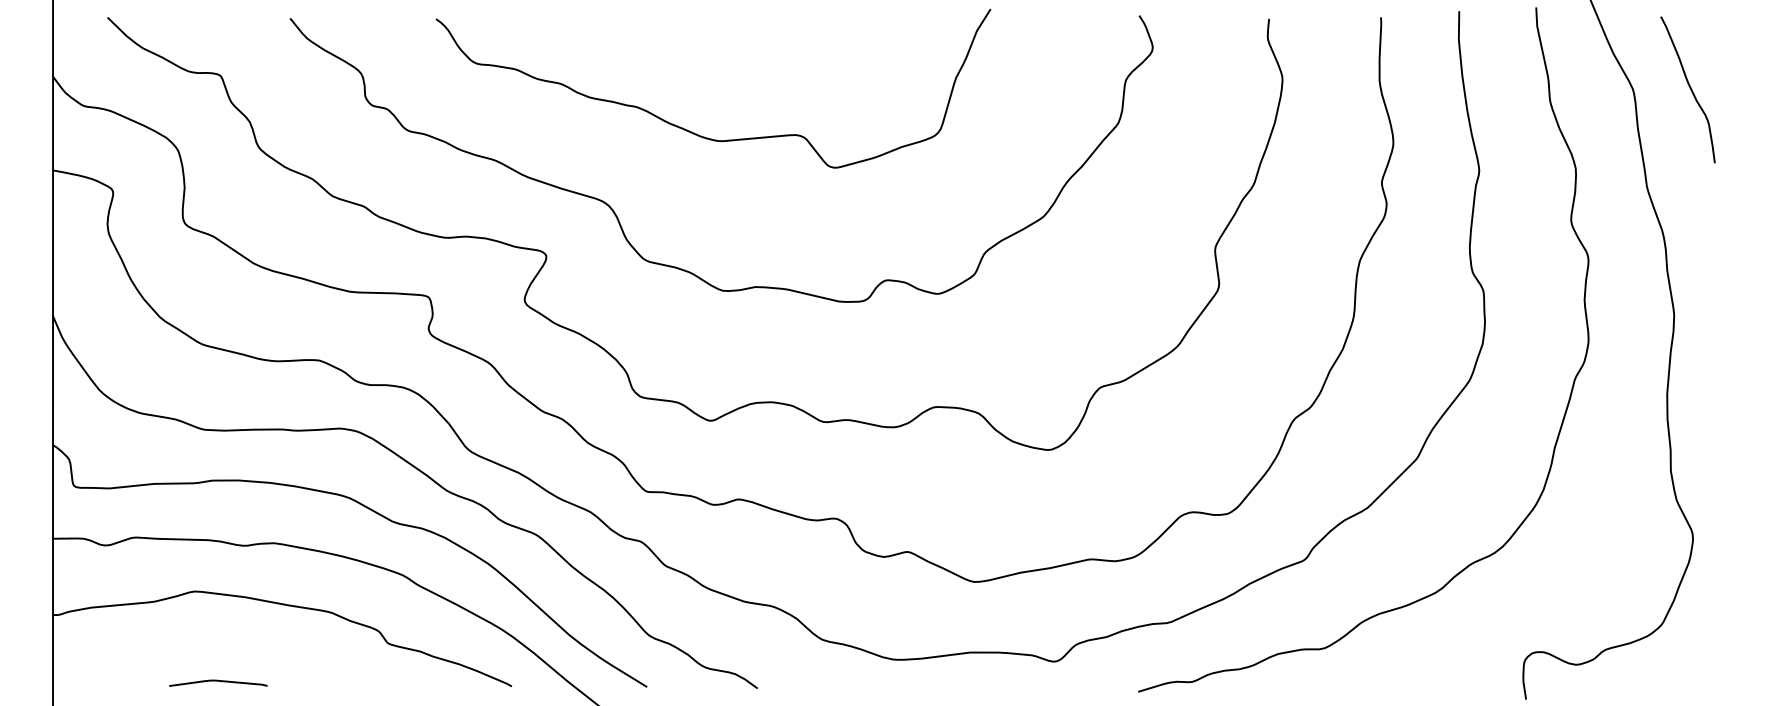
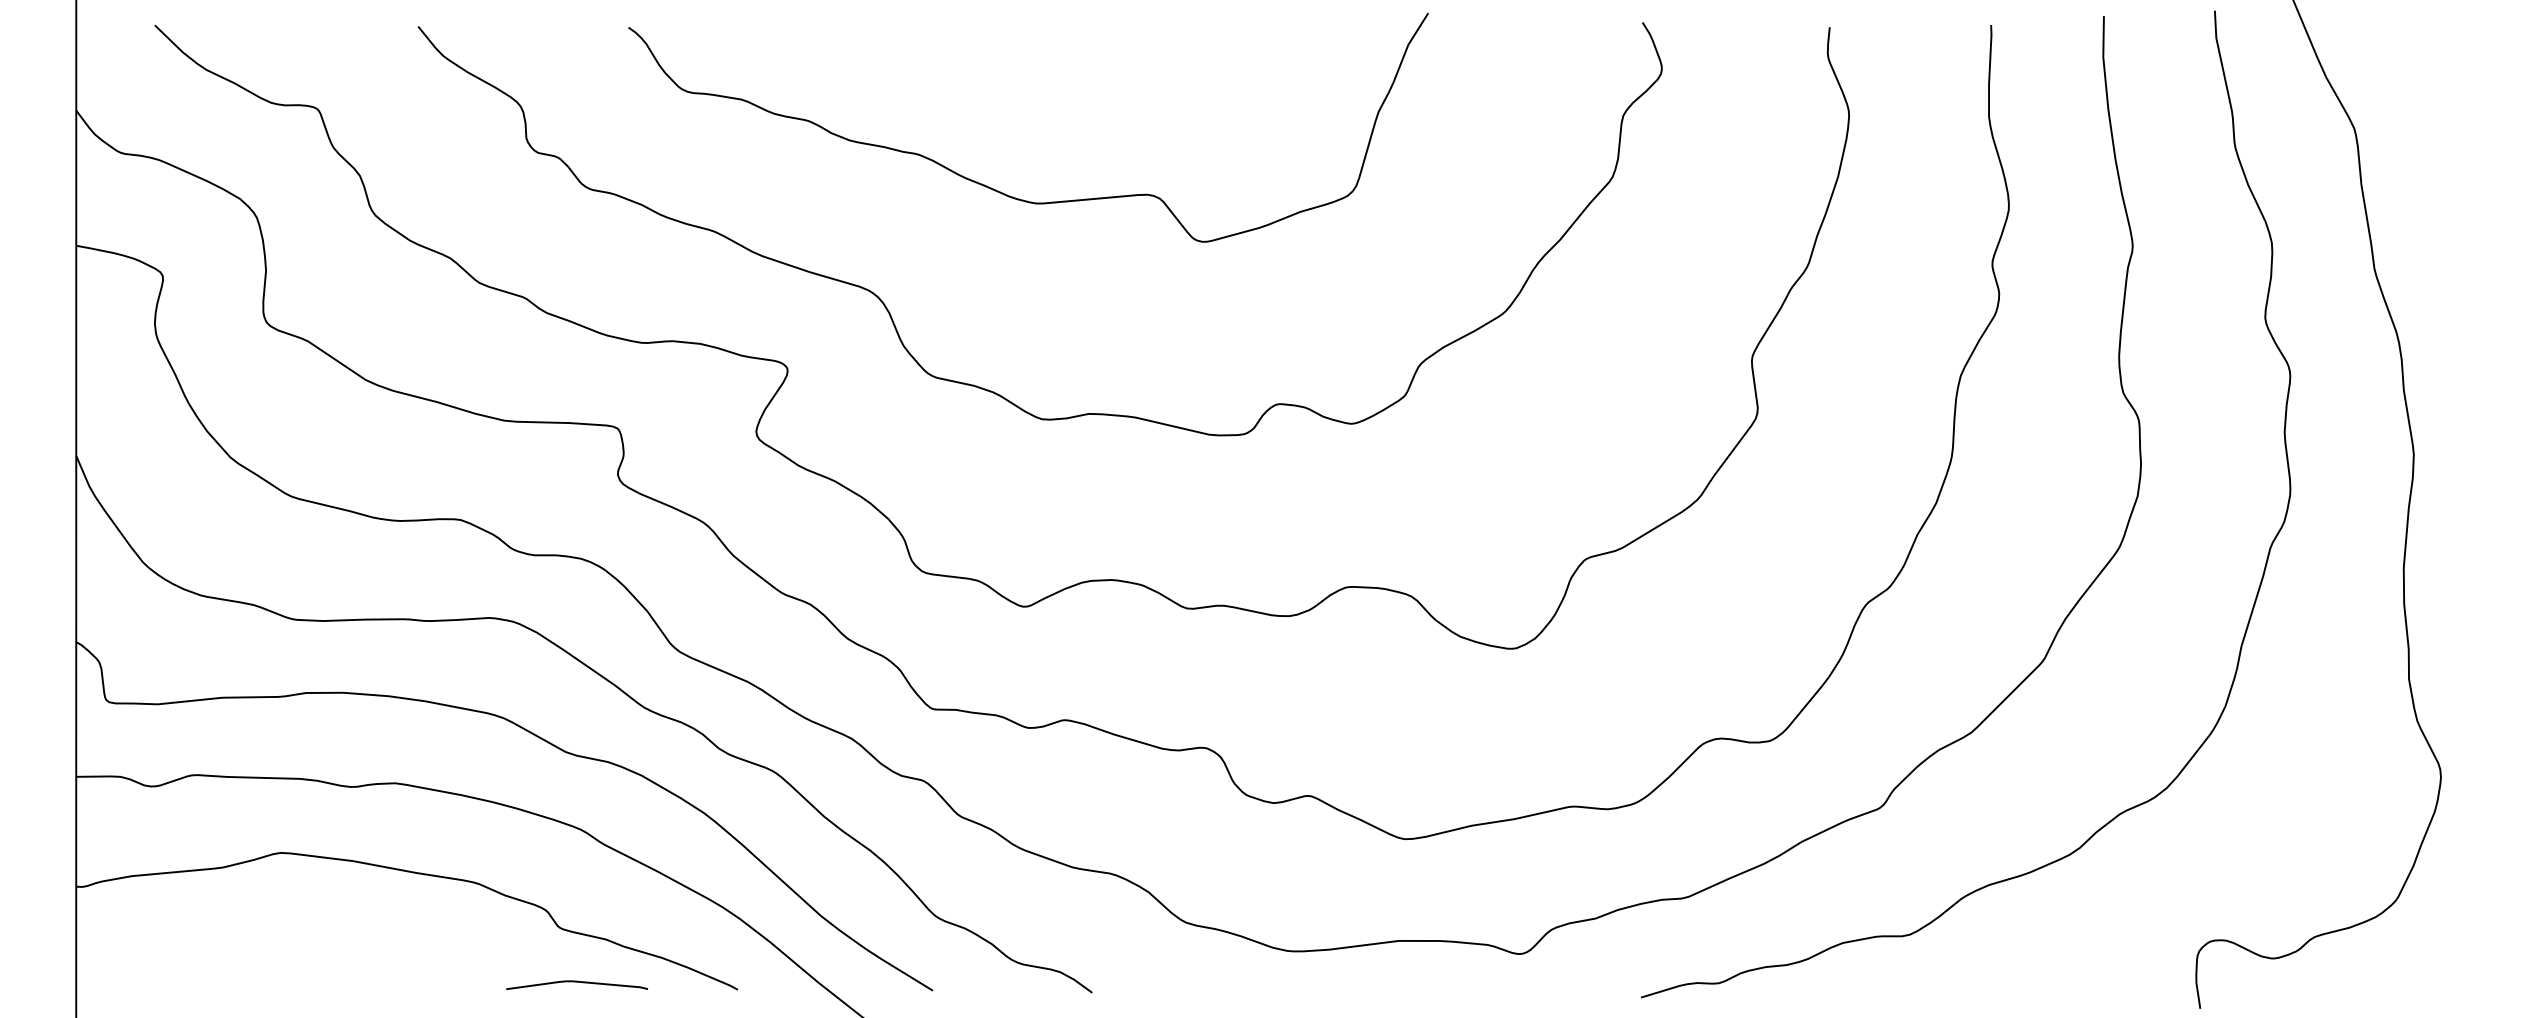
curve: (1689, 88) -> (2435, 127), removed
curve: (218, 681) -> (577, 982), moved

